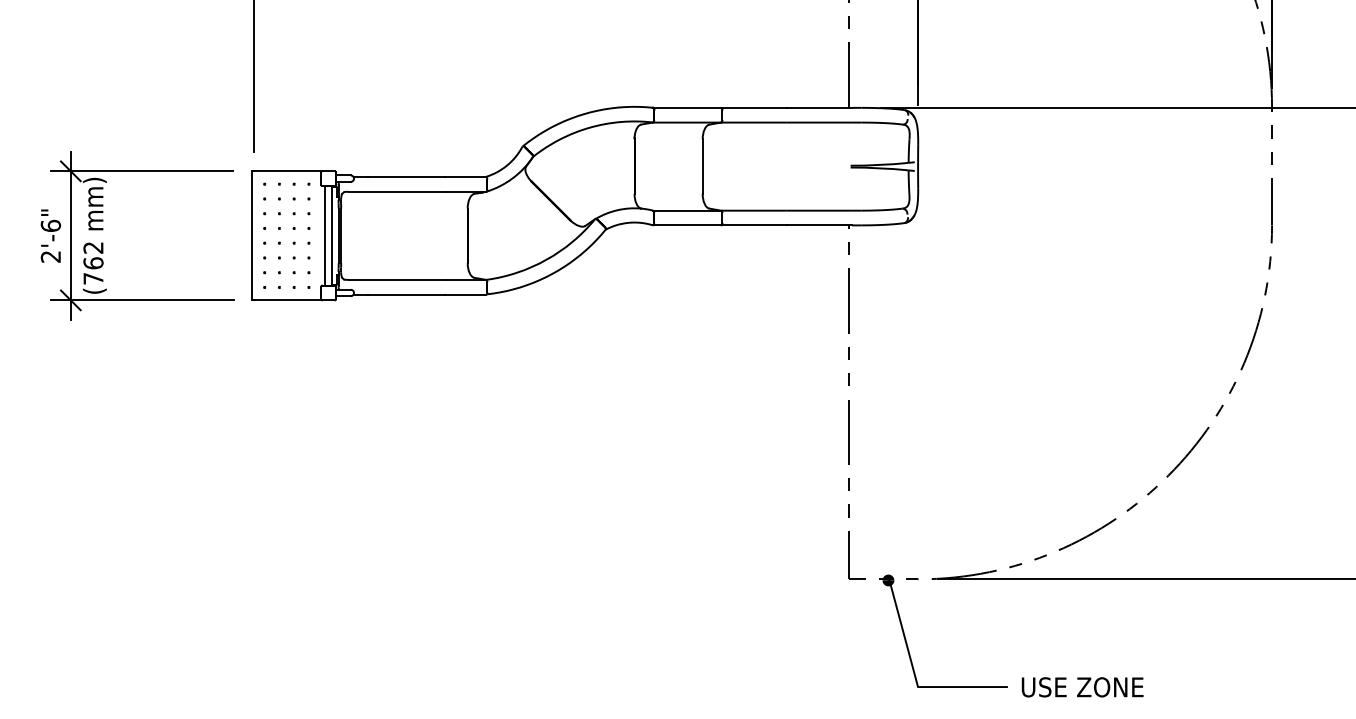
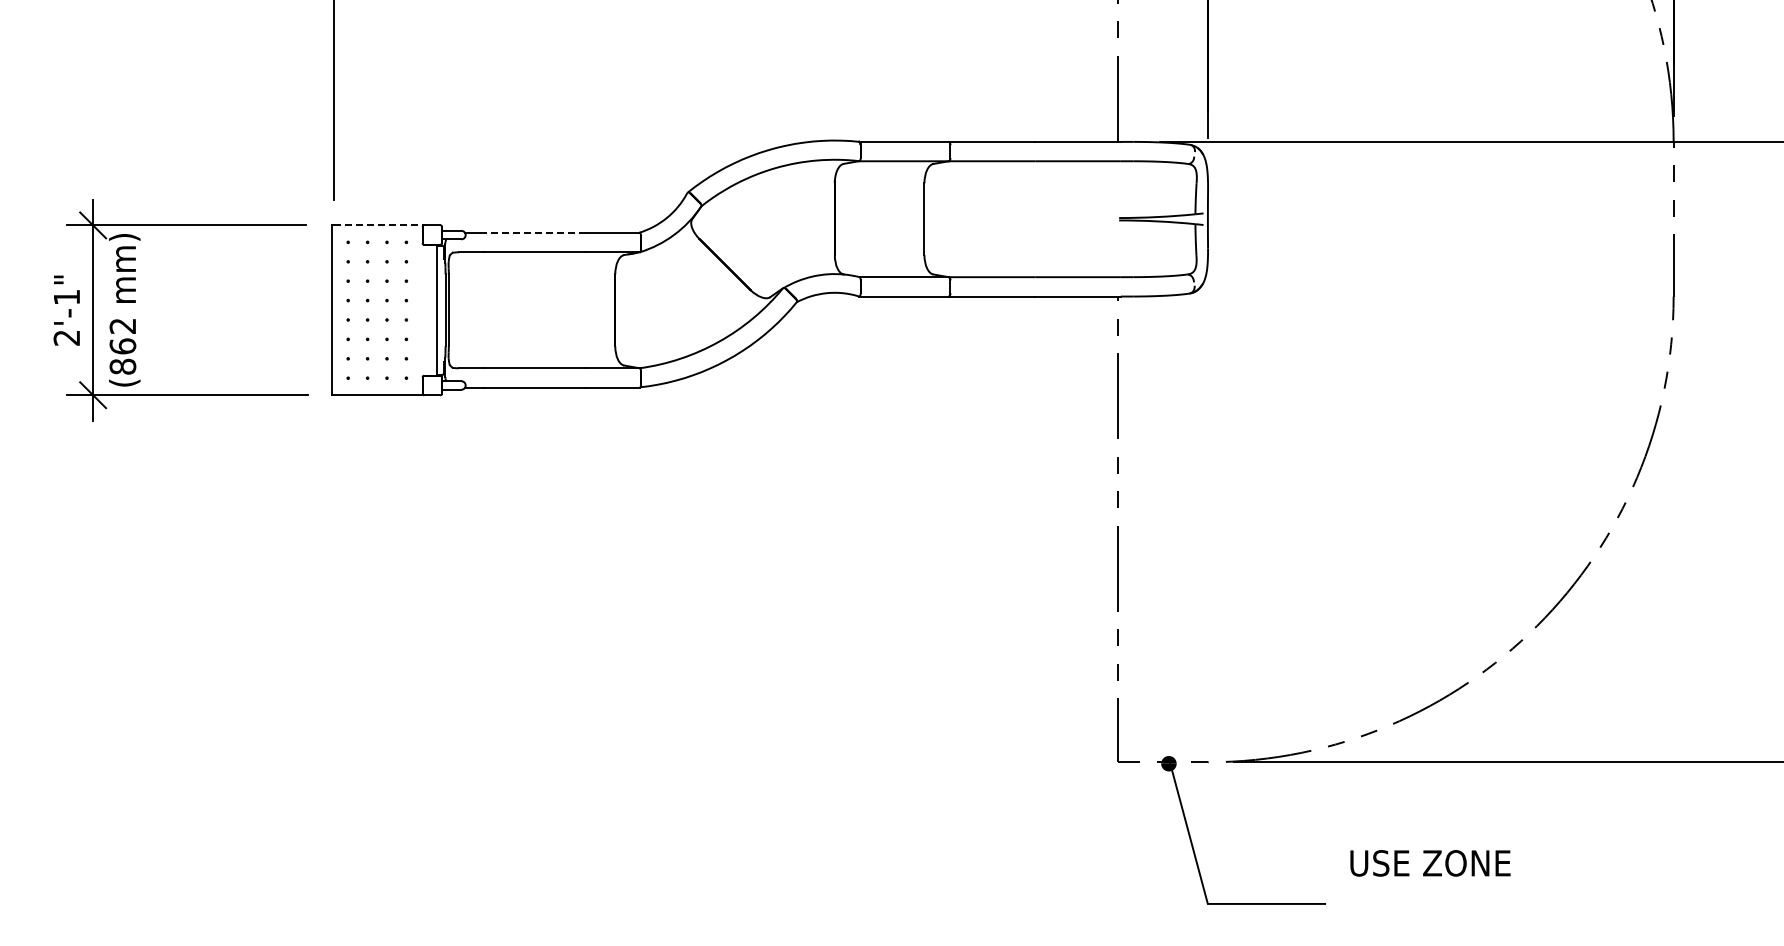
line: (288, 171) -> (379, 225), solid -> dashed
line: (407, 176) -> (535, 232), solid -> dashed
text: (50, 226) -> (66, 297), 2'-6" -> 2'-1"
line: (324, 235) -> (427, 309), removed
text: (93, 278) -> (122, 366), (762 -> (862
text: (1082, 687) -> (1430, 863), moved

